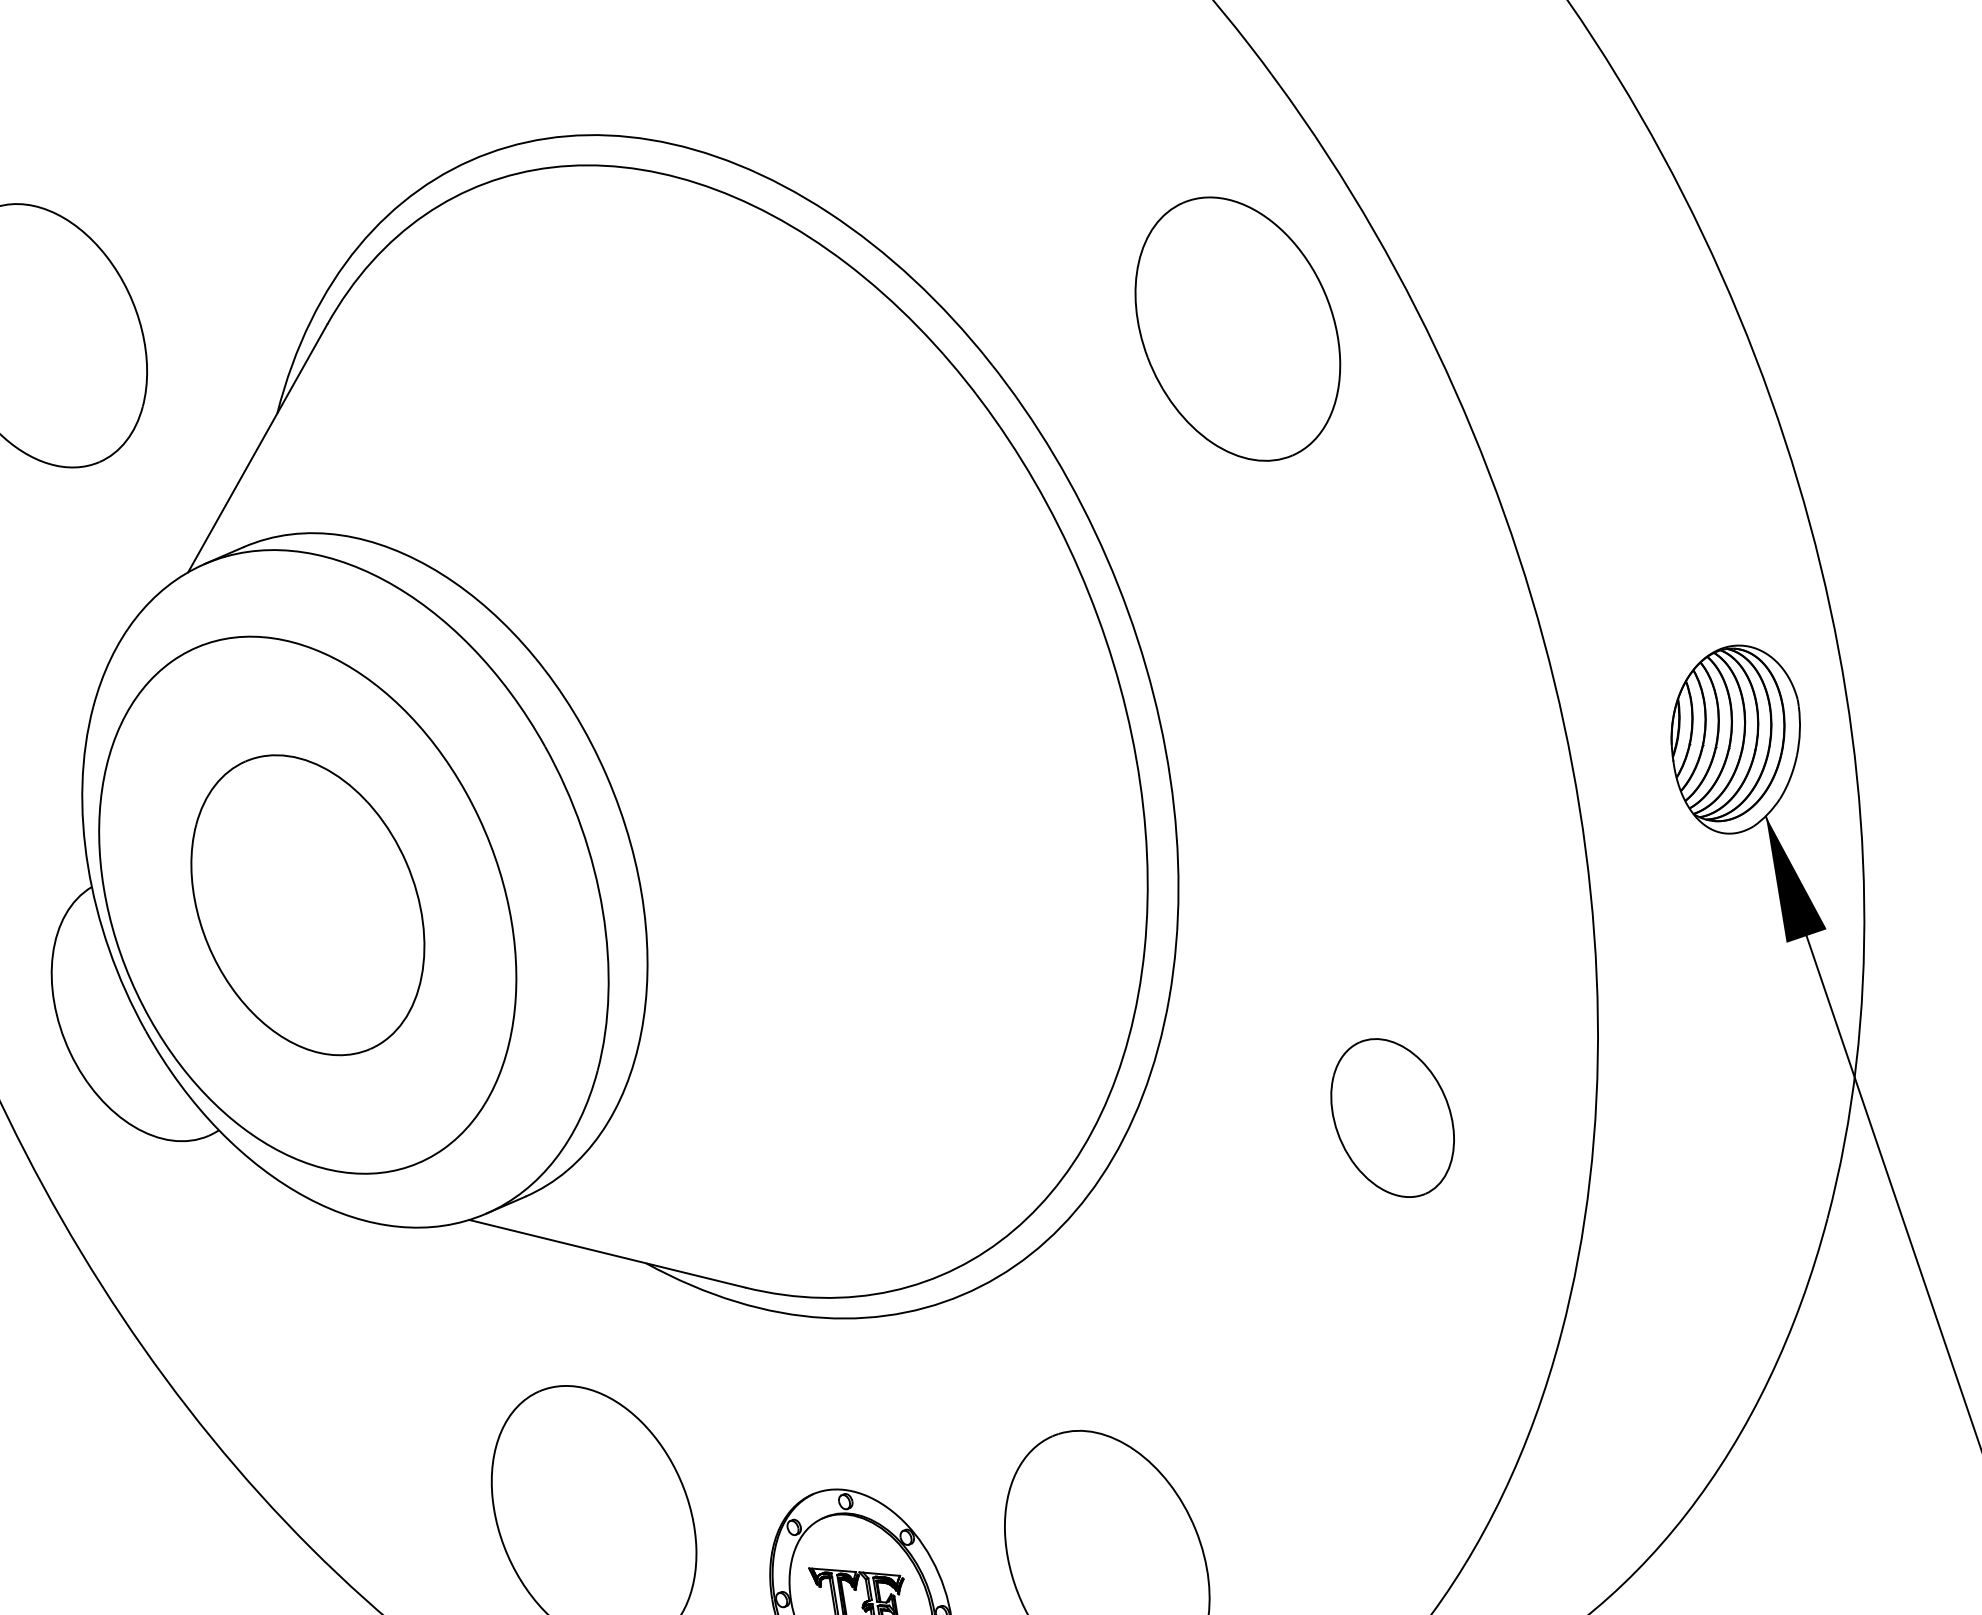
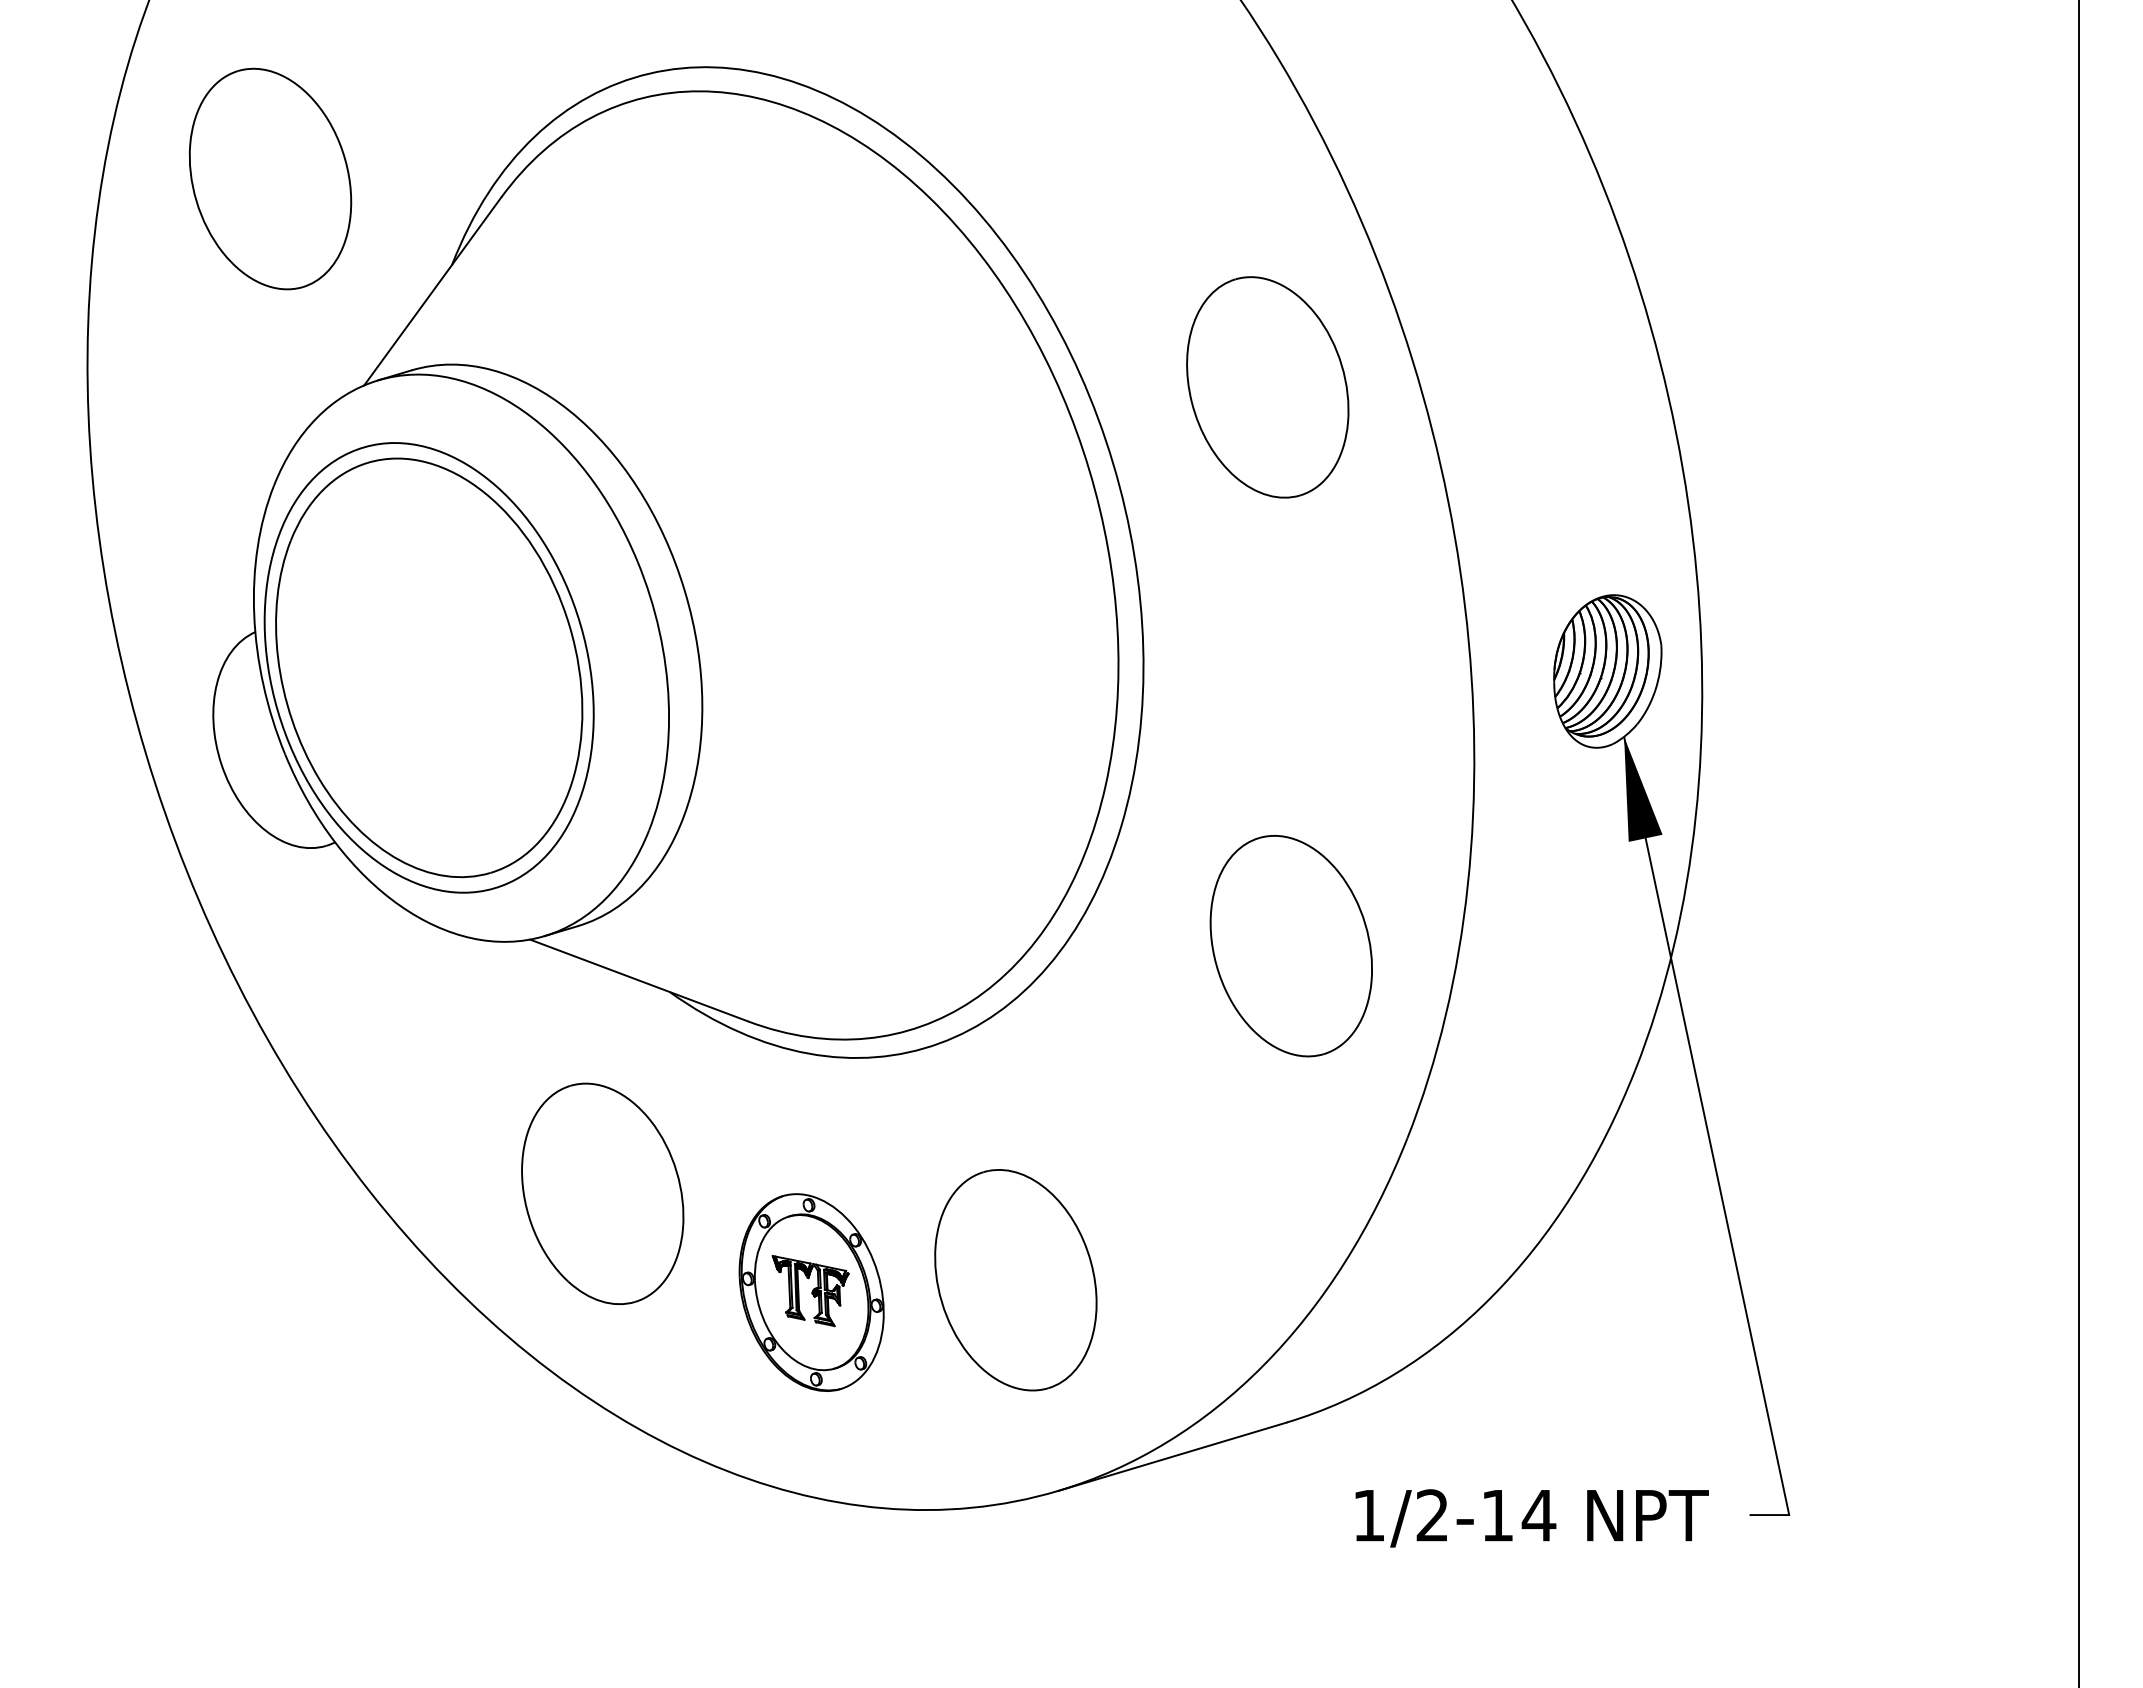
part: (1237, 329) -> (1267, 387), moved
part: (308, 904) -> (429, 667), size x1.67
part: (1391, 1118) -> (1290, 946), size x1.67

